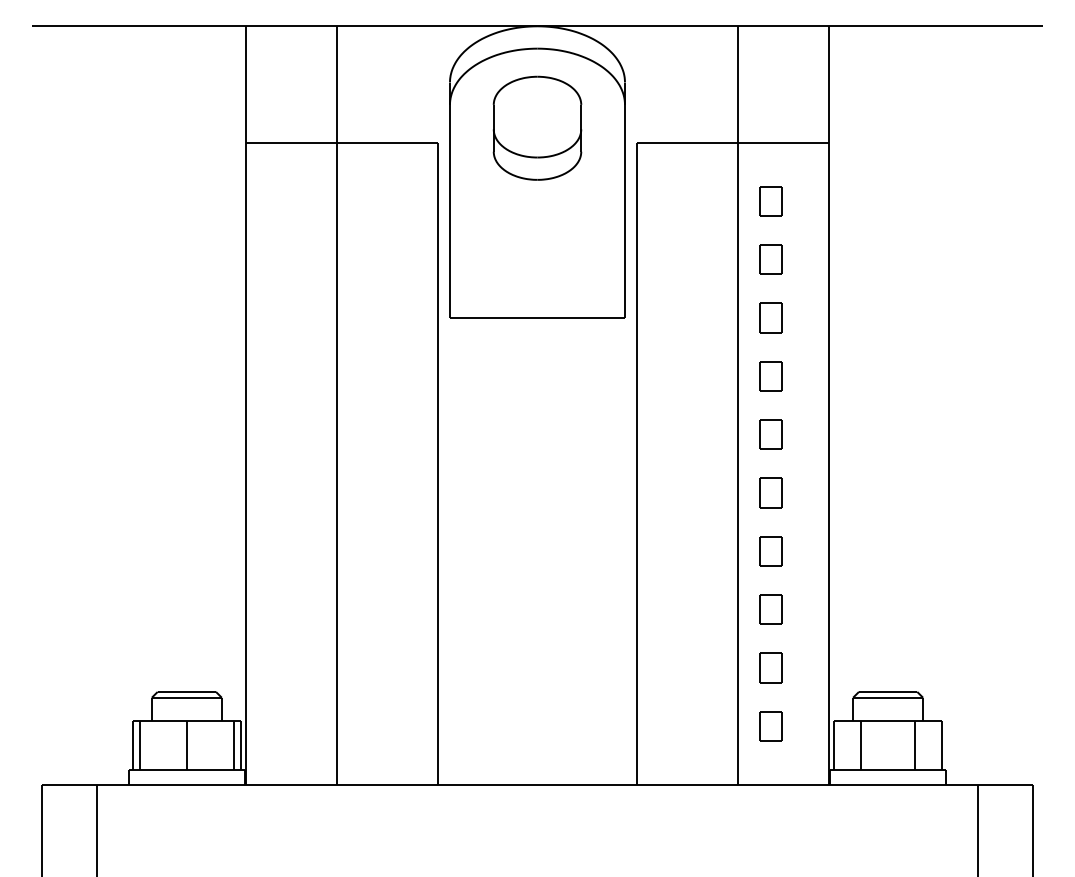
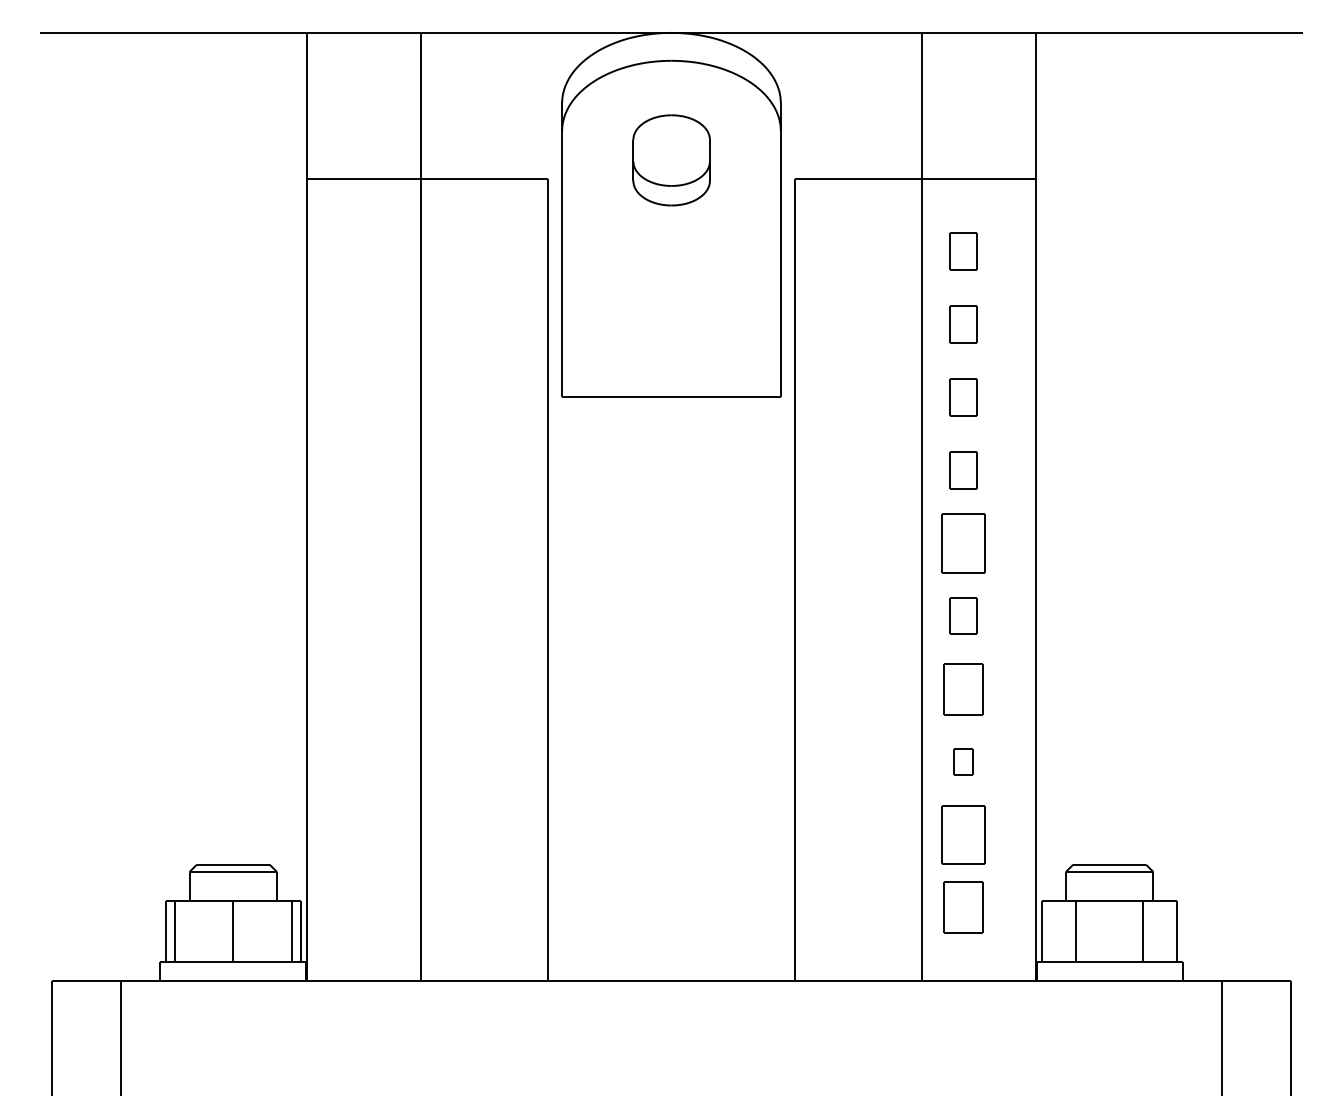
part: (537, 128) -> (671, 160), size x0.7
part: (771, 434) -> (963, 542), size x1.6
part: (771, 550) -> (963, 688), size x1.4
part: (771, 609) -> (963, 761), size x0.7
part: (771, 667) -> (963, 834), size x1.6
part: (771, 726) -> (963, 907), size x1.4

